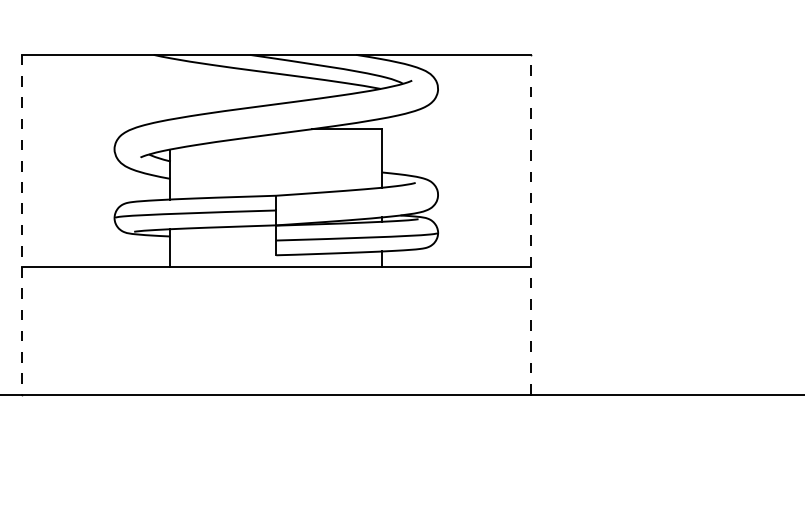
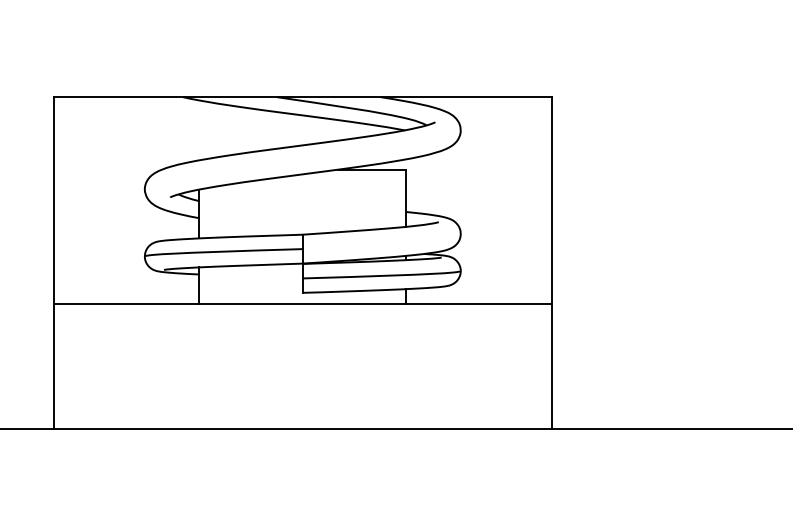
line: (22, 224) -> (54, 262), dashed -> solid
line: (531, 224) -> (551, 262), dashed -> solid

